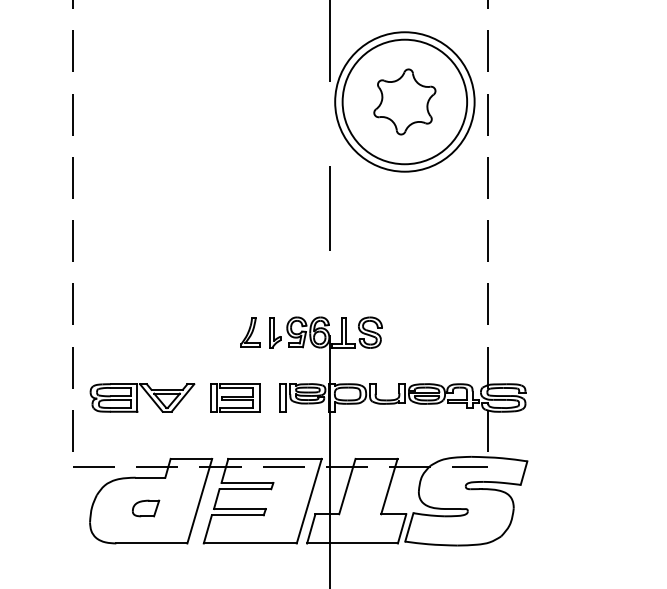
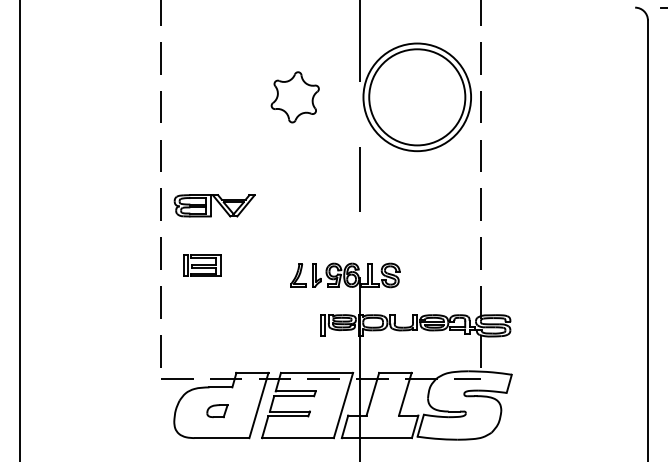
part: (403, 102) -> (294, 97), moved
part: (142, 397) -> (214, 205), moved
part: (235, 397) -> (202, 265), moved

